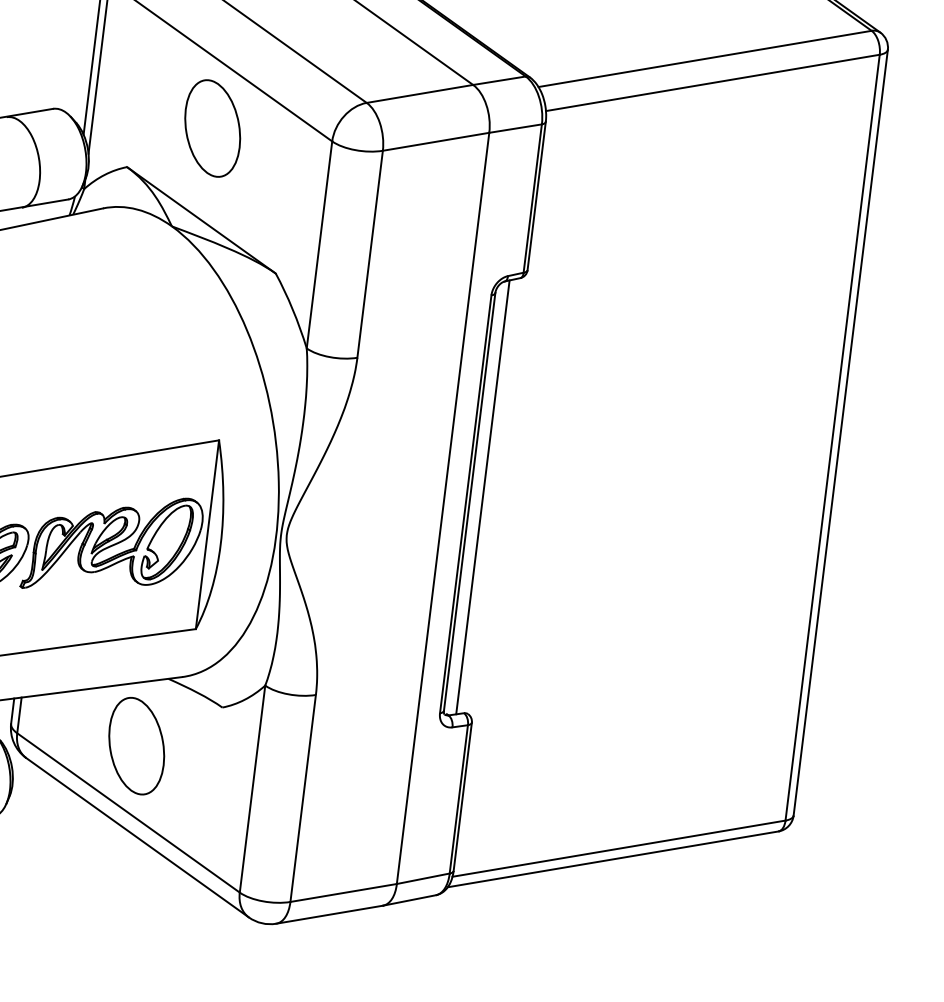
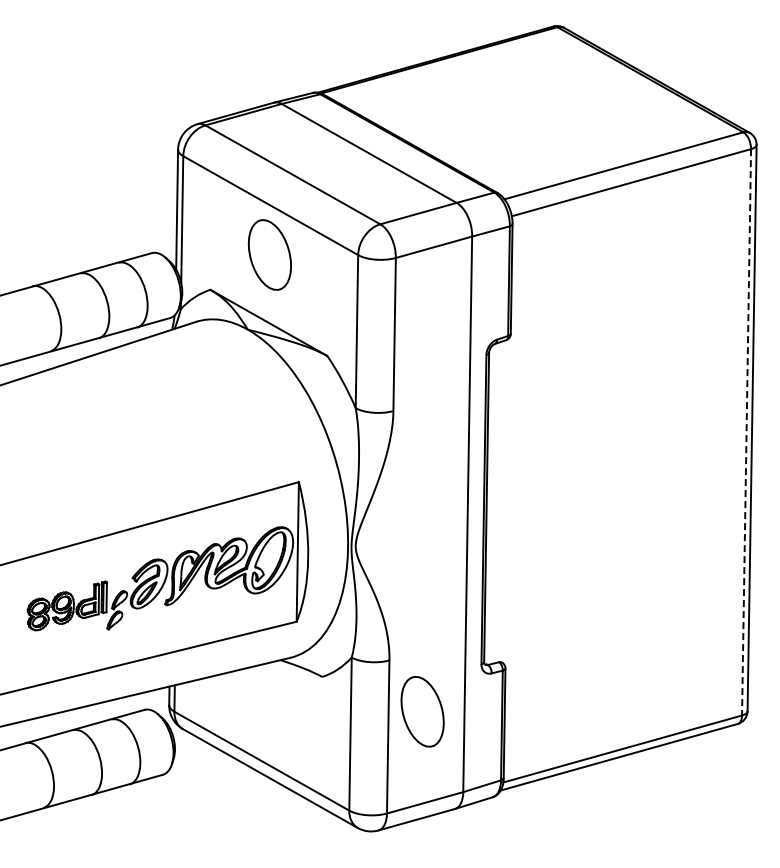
line: (832, 437) -> (746, 432), solid -> dashed
line: (482, 496) -> (495, 502), removed
part: (136, 745) -> (422, 711), moved

